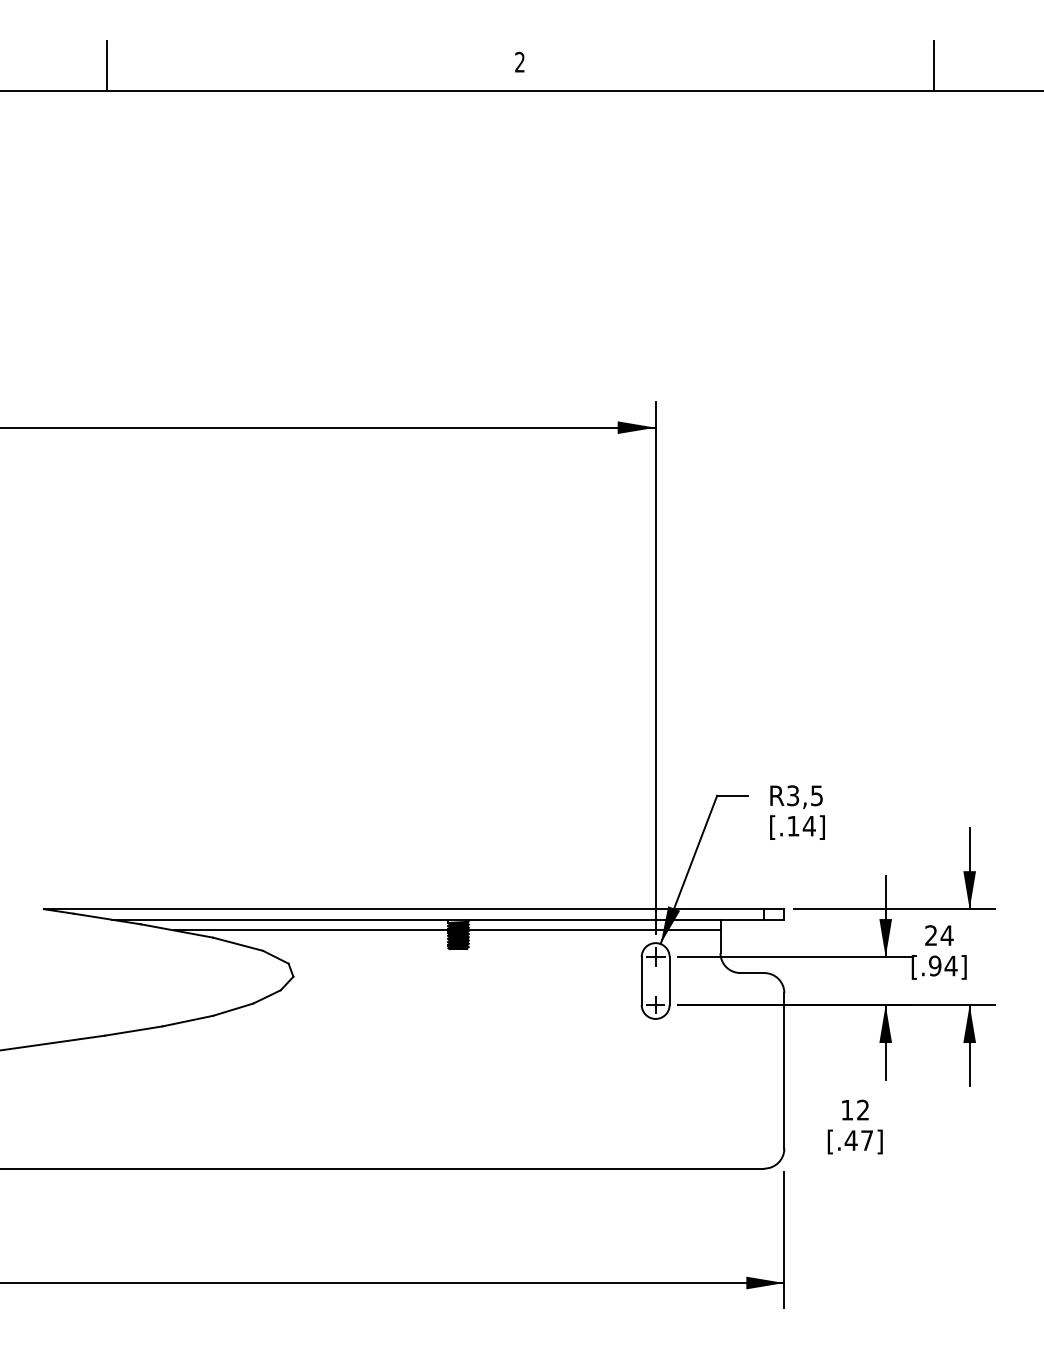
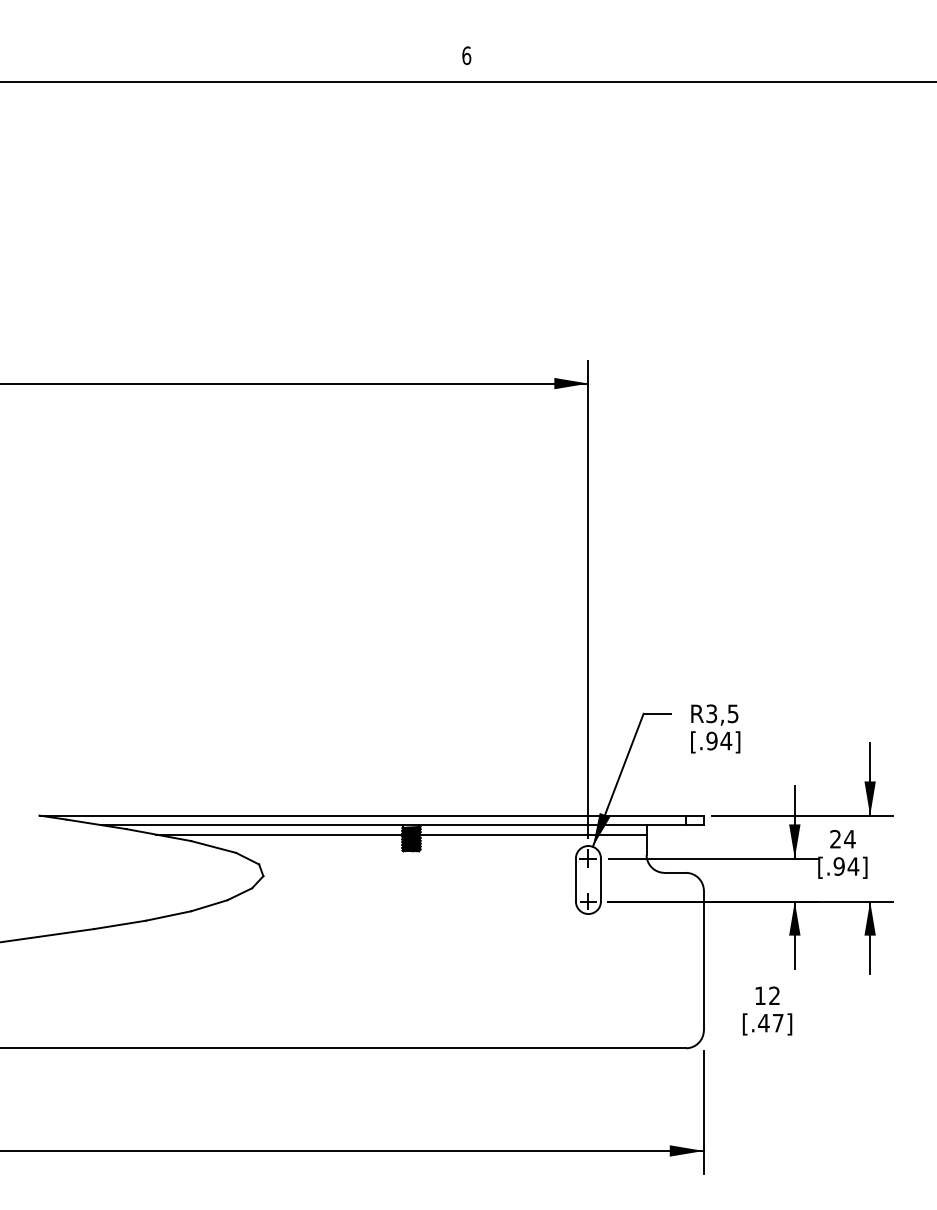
text: (519, 62) -> (466, 55), 2 -> 6
line: (107, 65) -> (96, 58), removed
line: (933, 65) -> (837, 58), removed
text: (792, 825) -> (711, 740), [.14] -> [.94]

